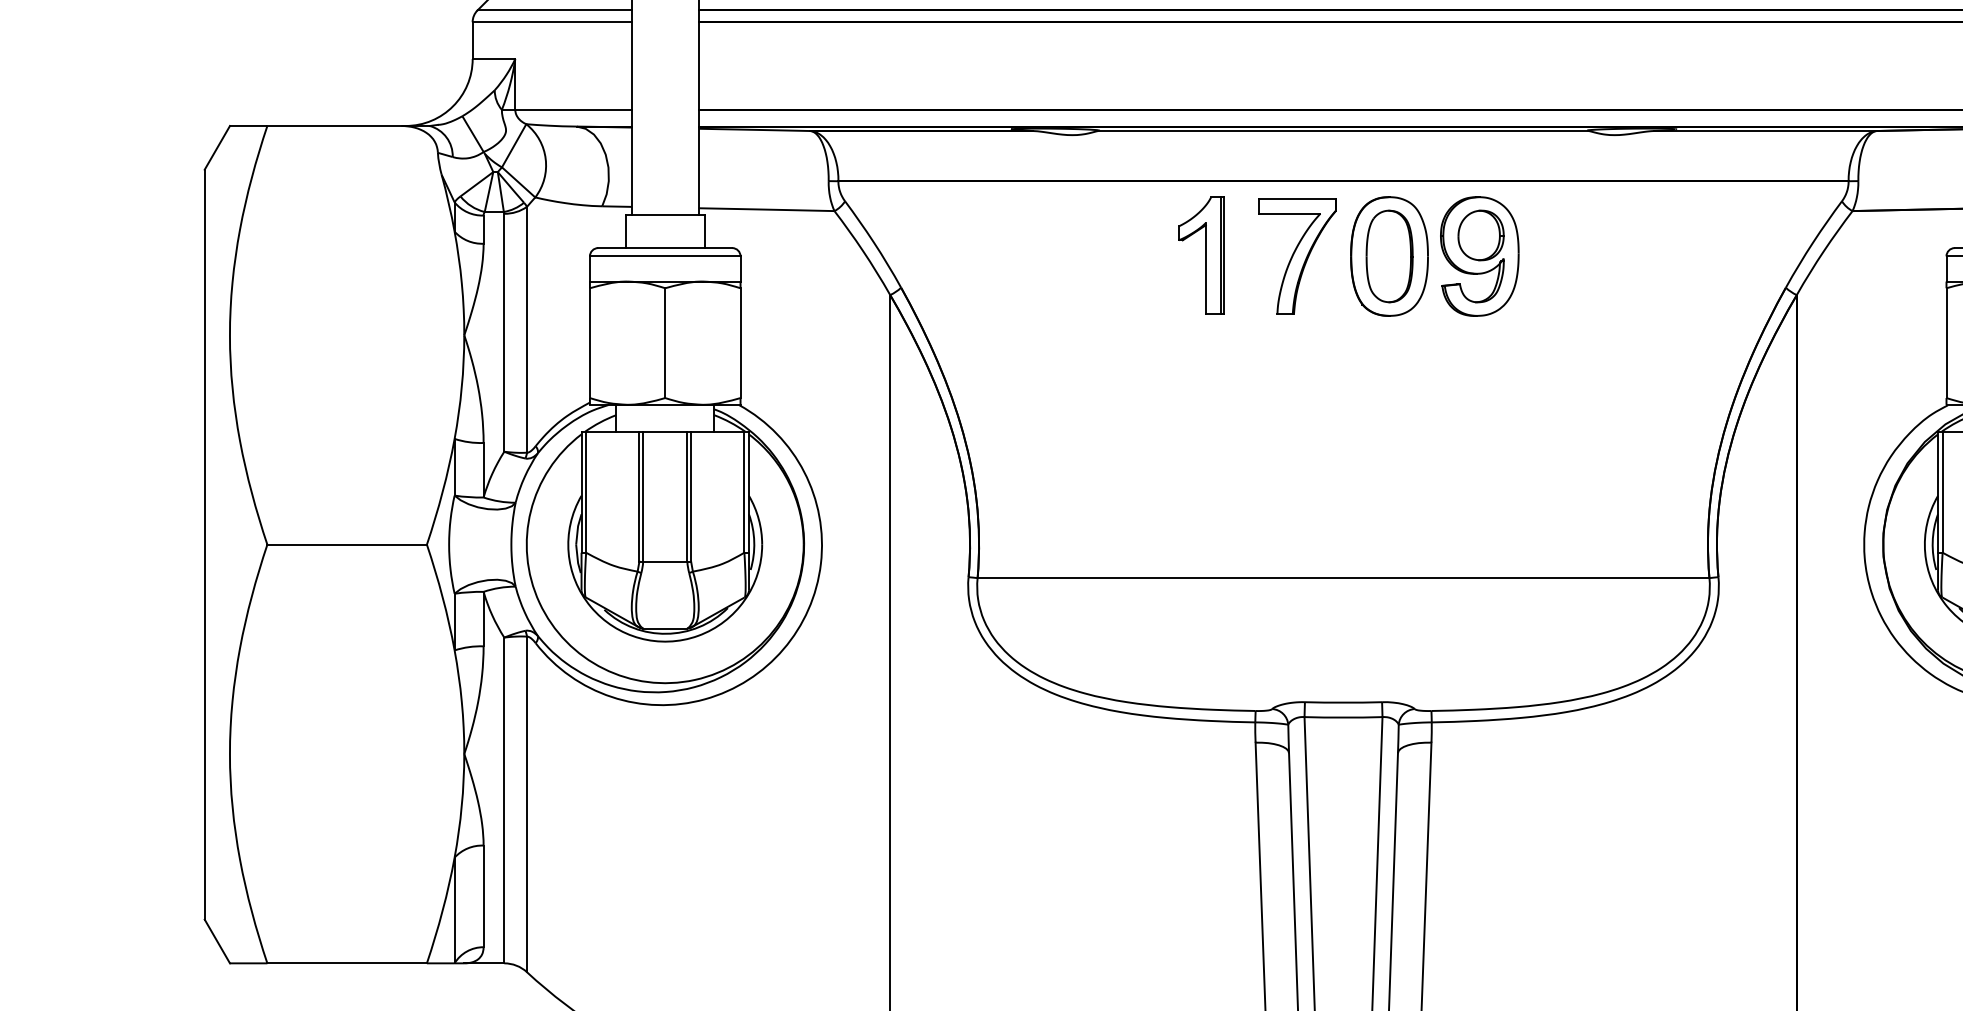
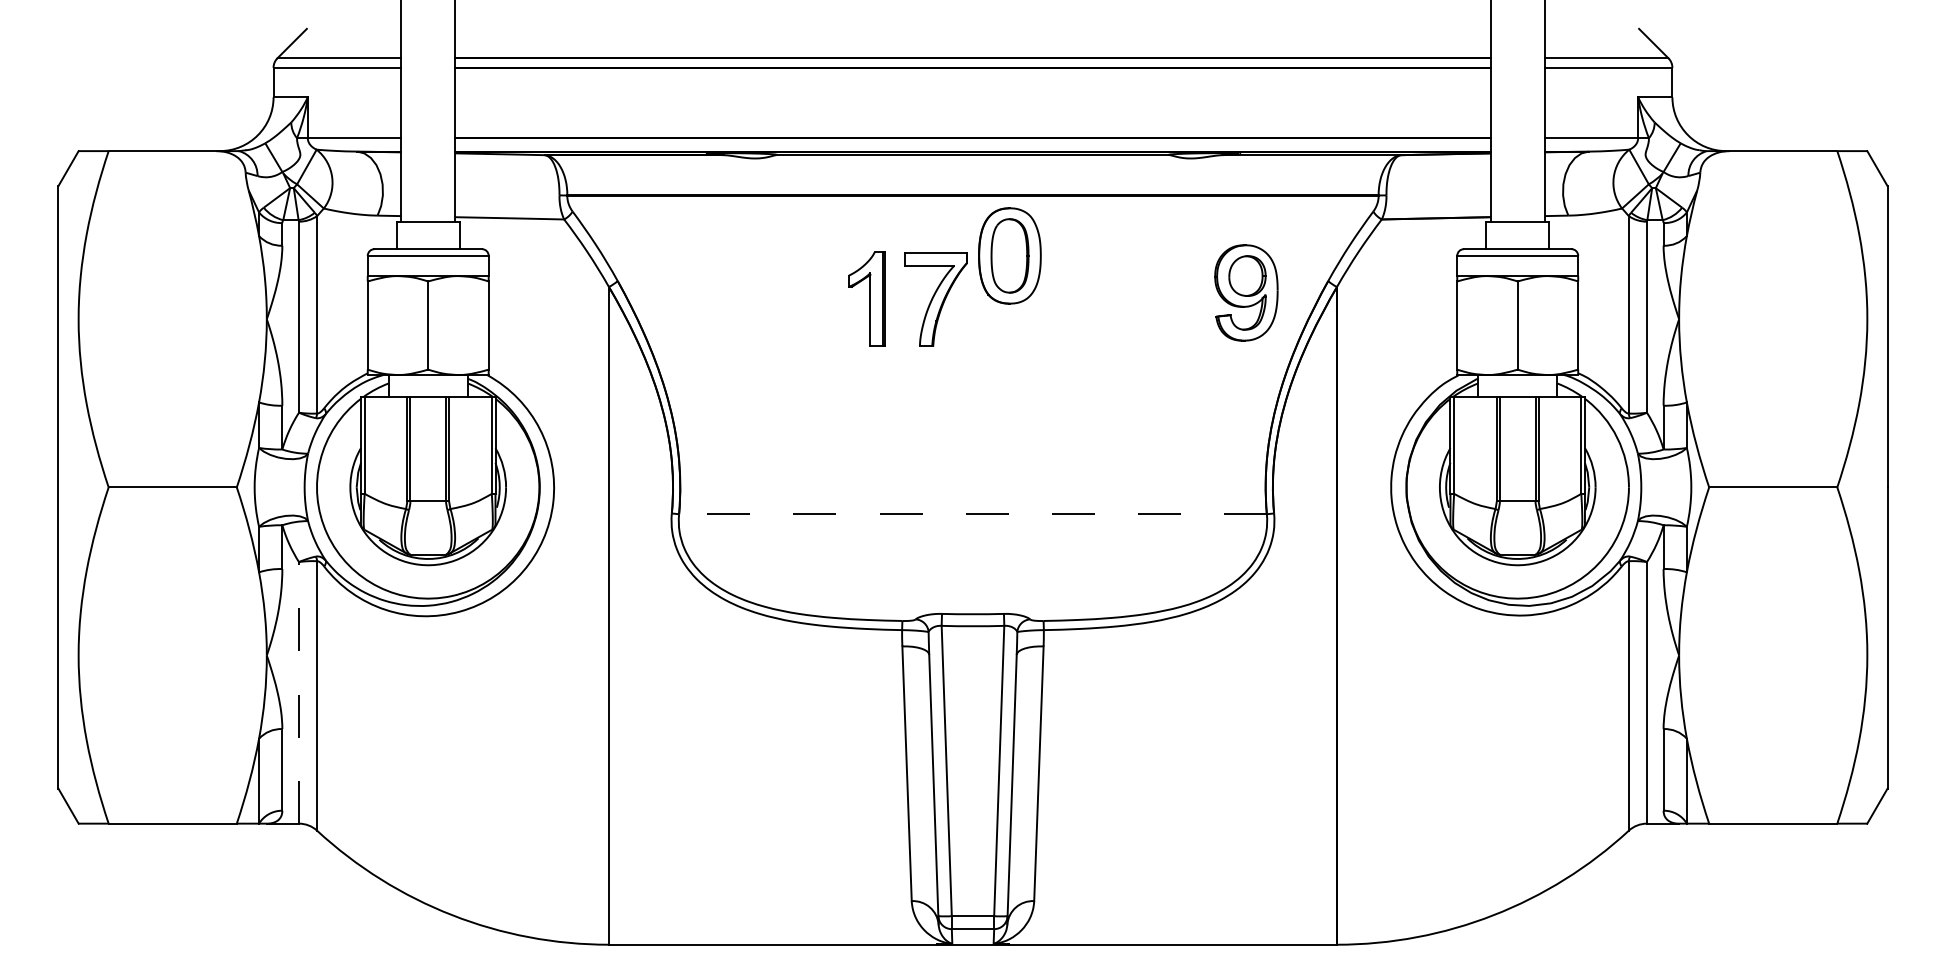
part: (1200, 254) -> (866, 298), moved
part: (1296, 255) -> (935, 299), moved
part: (1479, 255) -> (1246, 292), moved
line: (1344, 578) -> (973, 514), solid -> dashed
line: (503, 800) -> (298, 692), solid -> dashed

